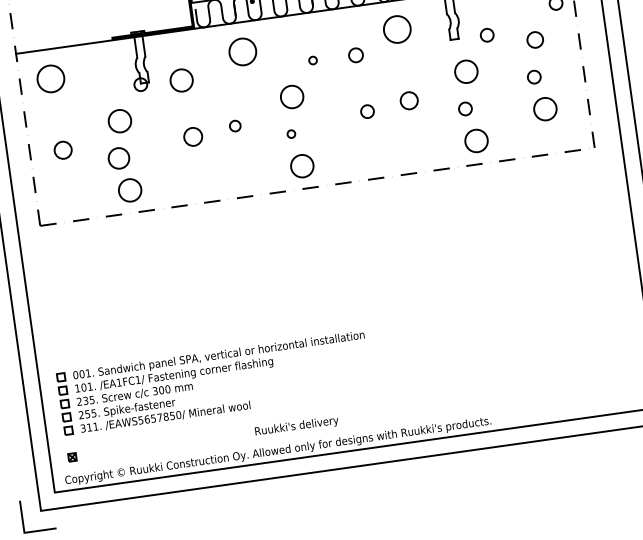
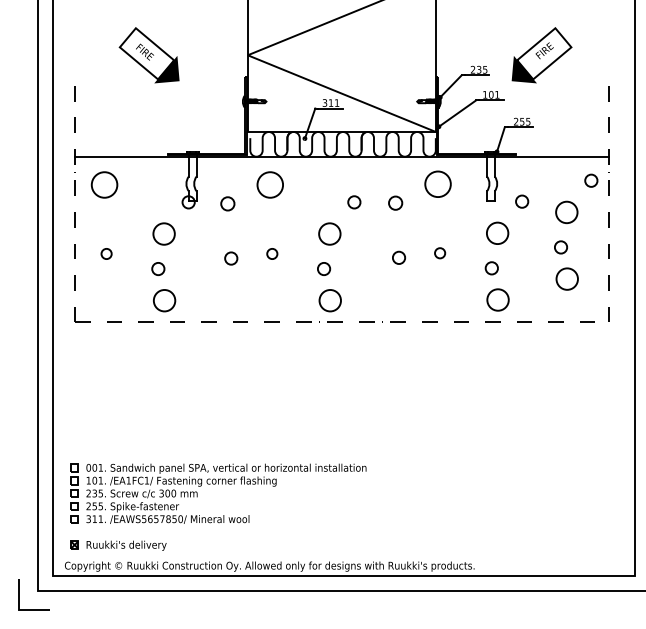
circle: (534, 40) -> (566, 212), size x1.43
circle: (241, 51) -> (269, 184), moved
circle: (313, 60) -> (354, 202), size x1.67
circle: (181, 80) -> (227, 203), size x0.62
circle: (409, 101) -> (440, 253), size x0.62
circle: (291, 133) -> (324, 268), size x1.67
circle: (193, 136) -> (231, 258), size x0.71
circle: (62, 149) -> (106, 253), size x0.62
circle: (119, 157) -> (158, 268), size x0.62
text: (296, 426) -> (126, 545), moved

